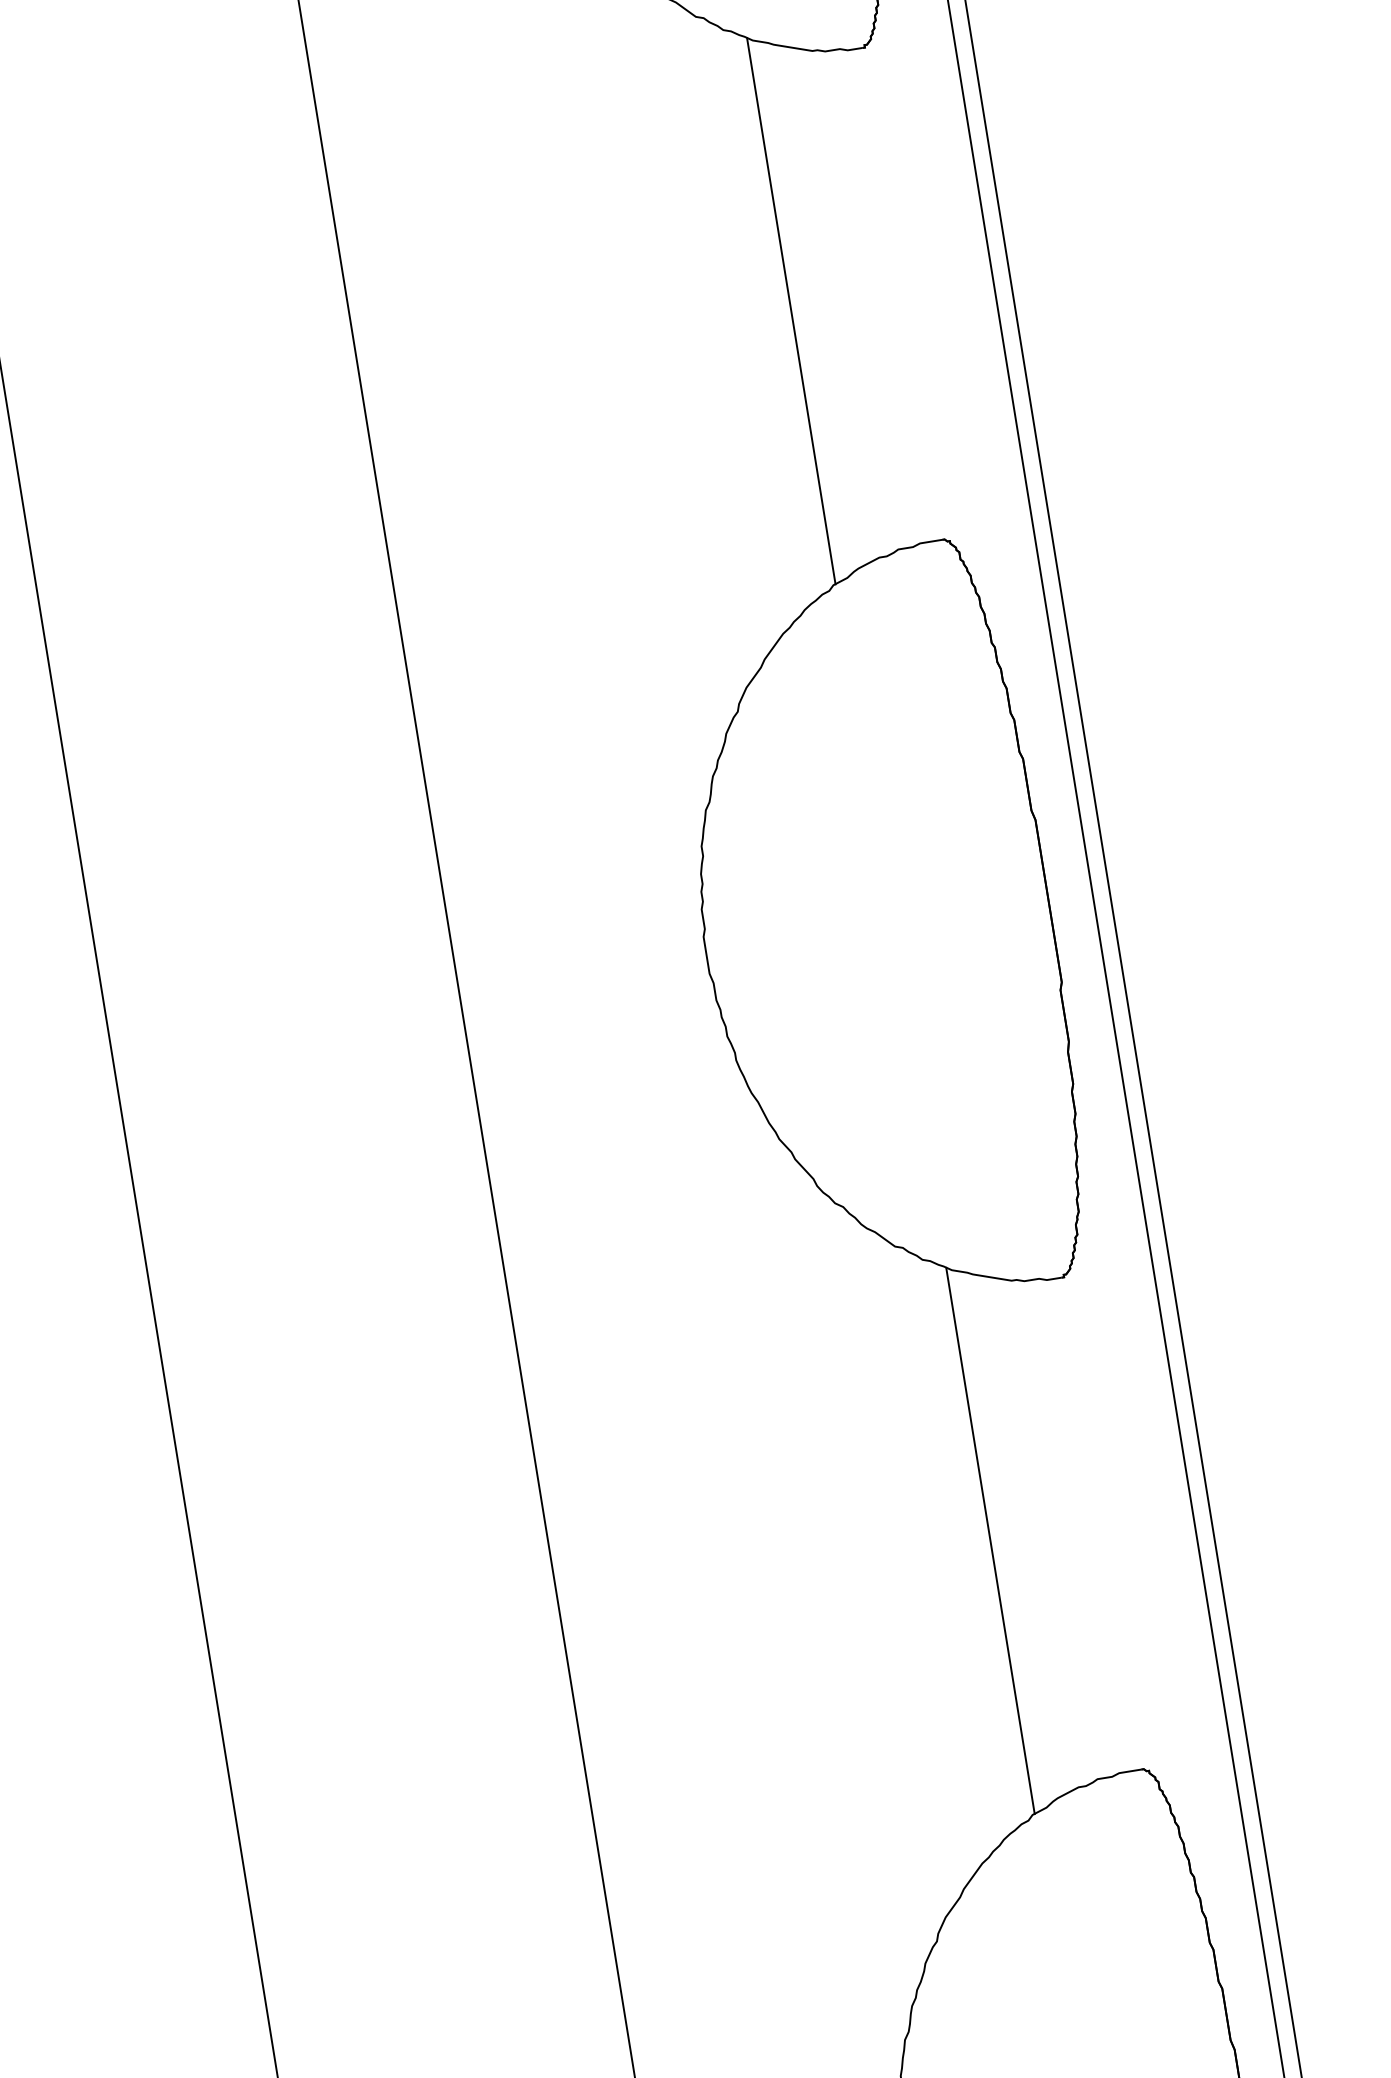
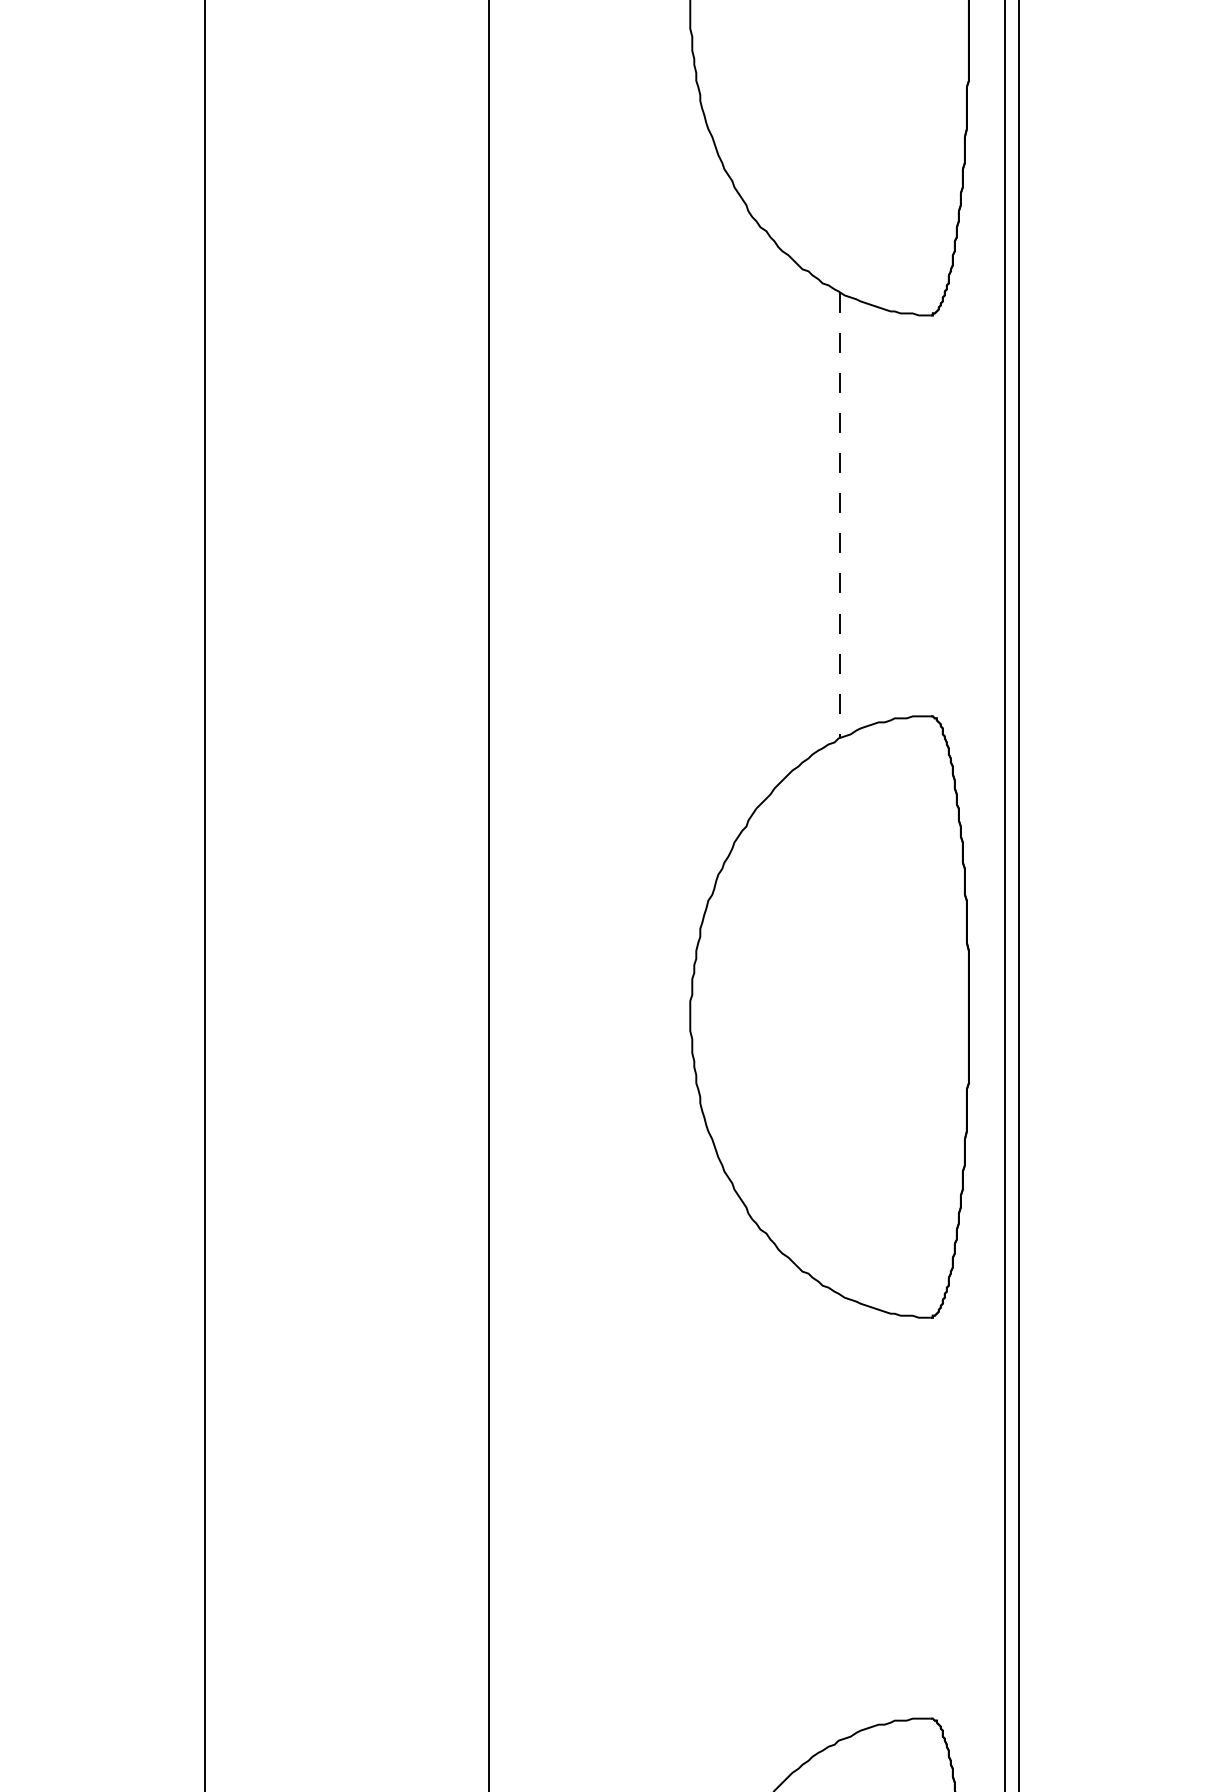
line: (791, 311) -> (840, 515), solid -> dashed
line: (990, 1540) -> (840, 1517), removed

